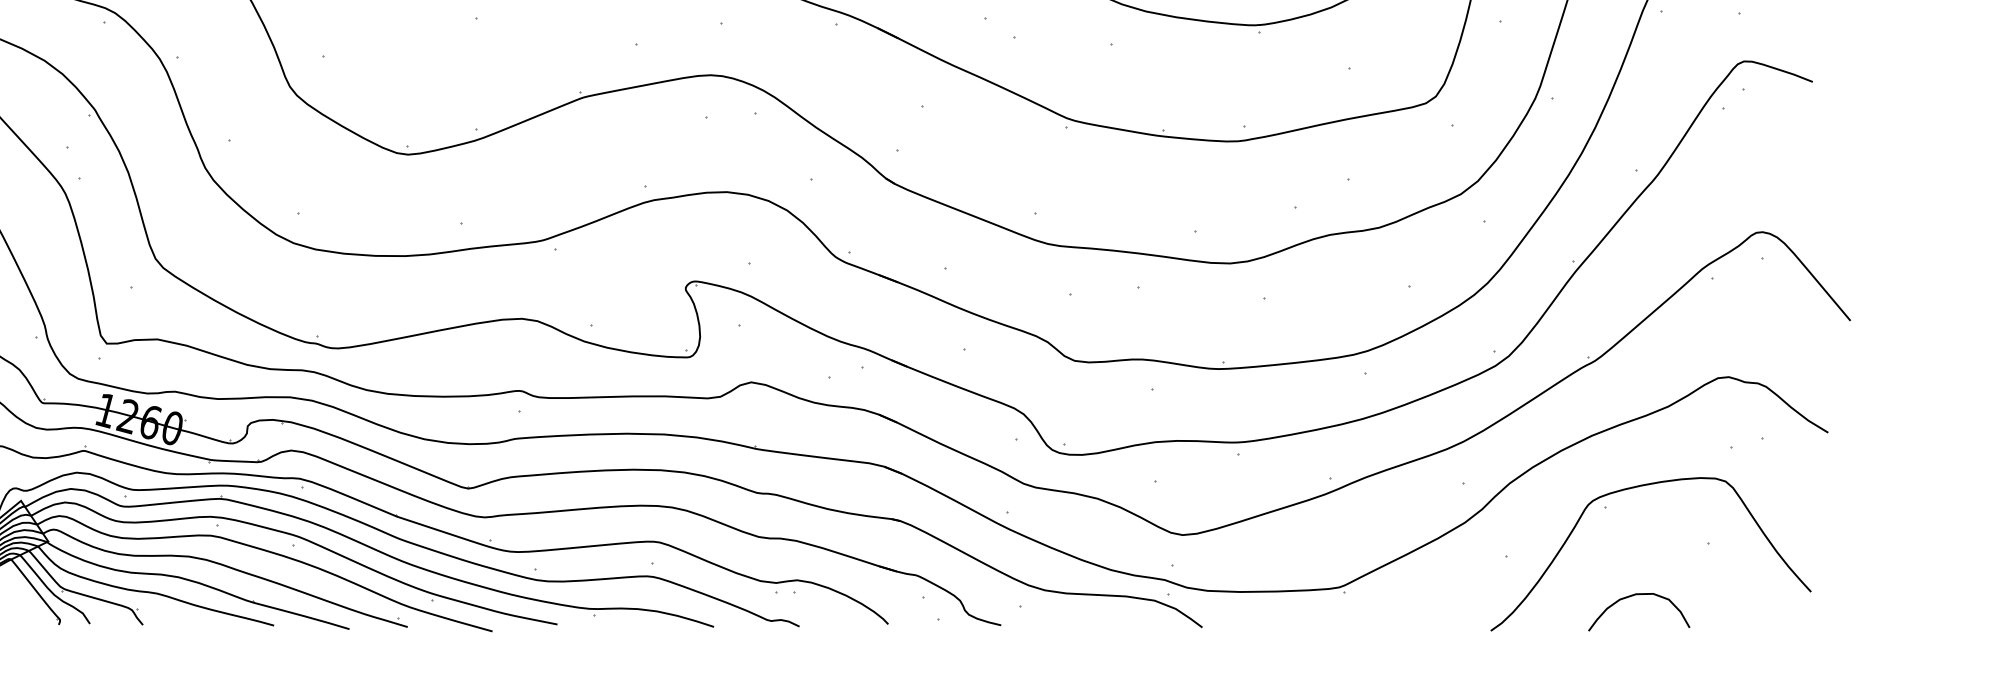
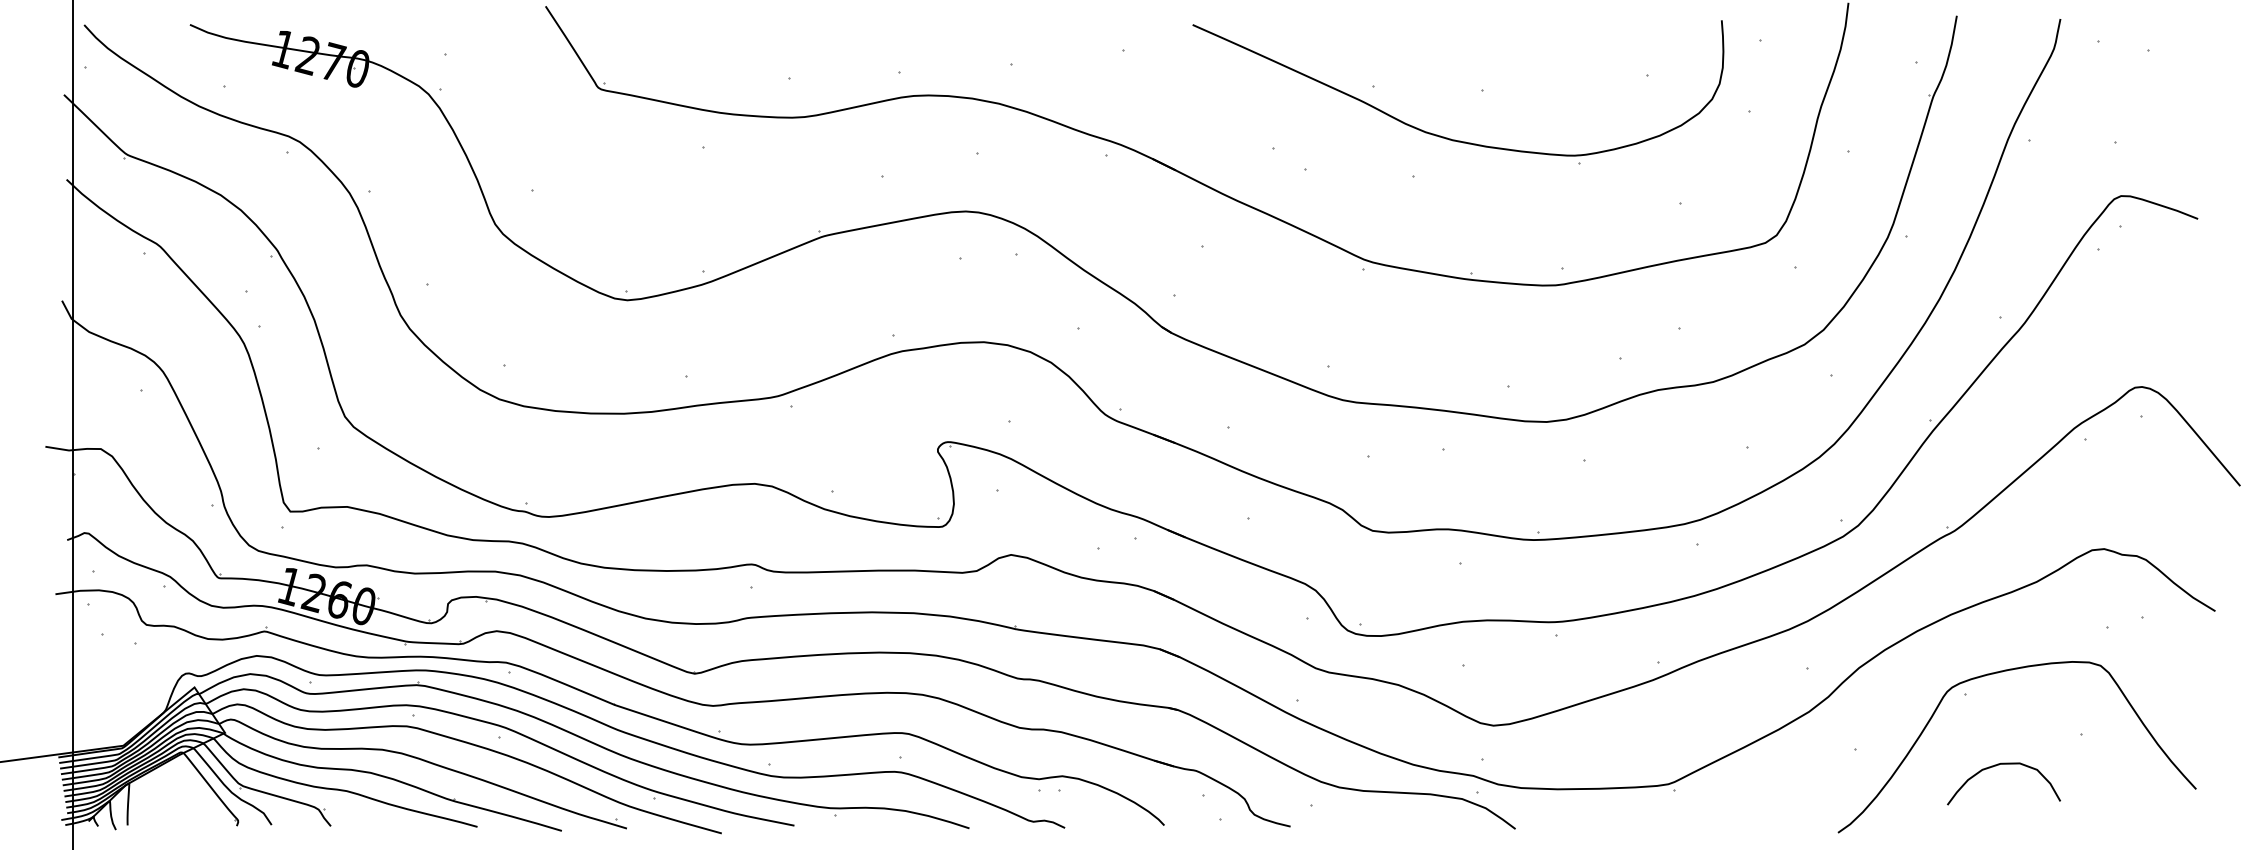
curve: (1632, 596) -> (1996, 766), moved

